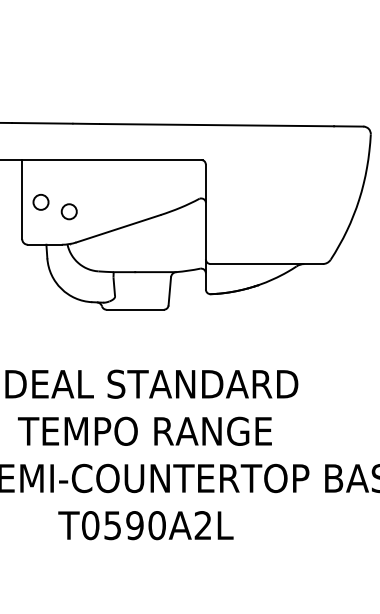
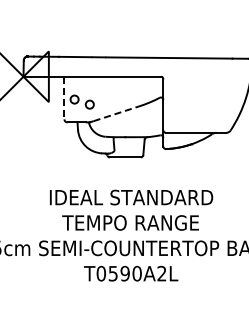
line: (22, 200) -> (64, 98), solid -> dashed
line: (118, 228) -> (116, 113), solid -> dashed

